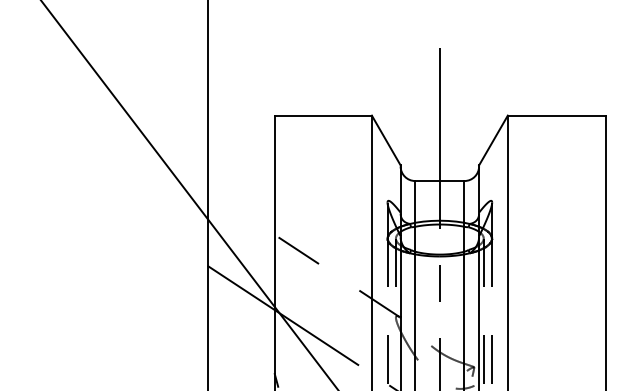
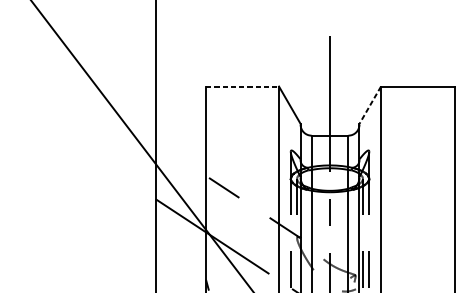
line: (323, 115) -> (242, 86), solid -> dashed
line: (493, 140) -> (370, 105), solid -> dashed

